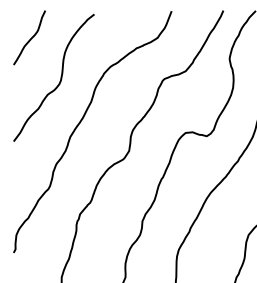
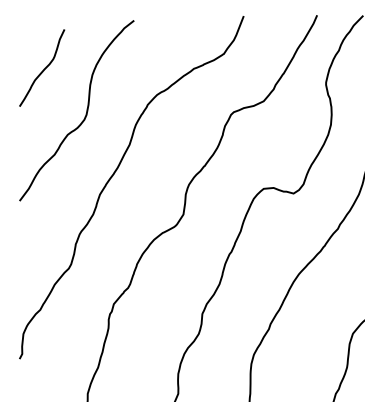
curve: (30, 38) -> (43, 69), moved

